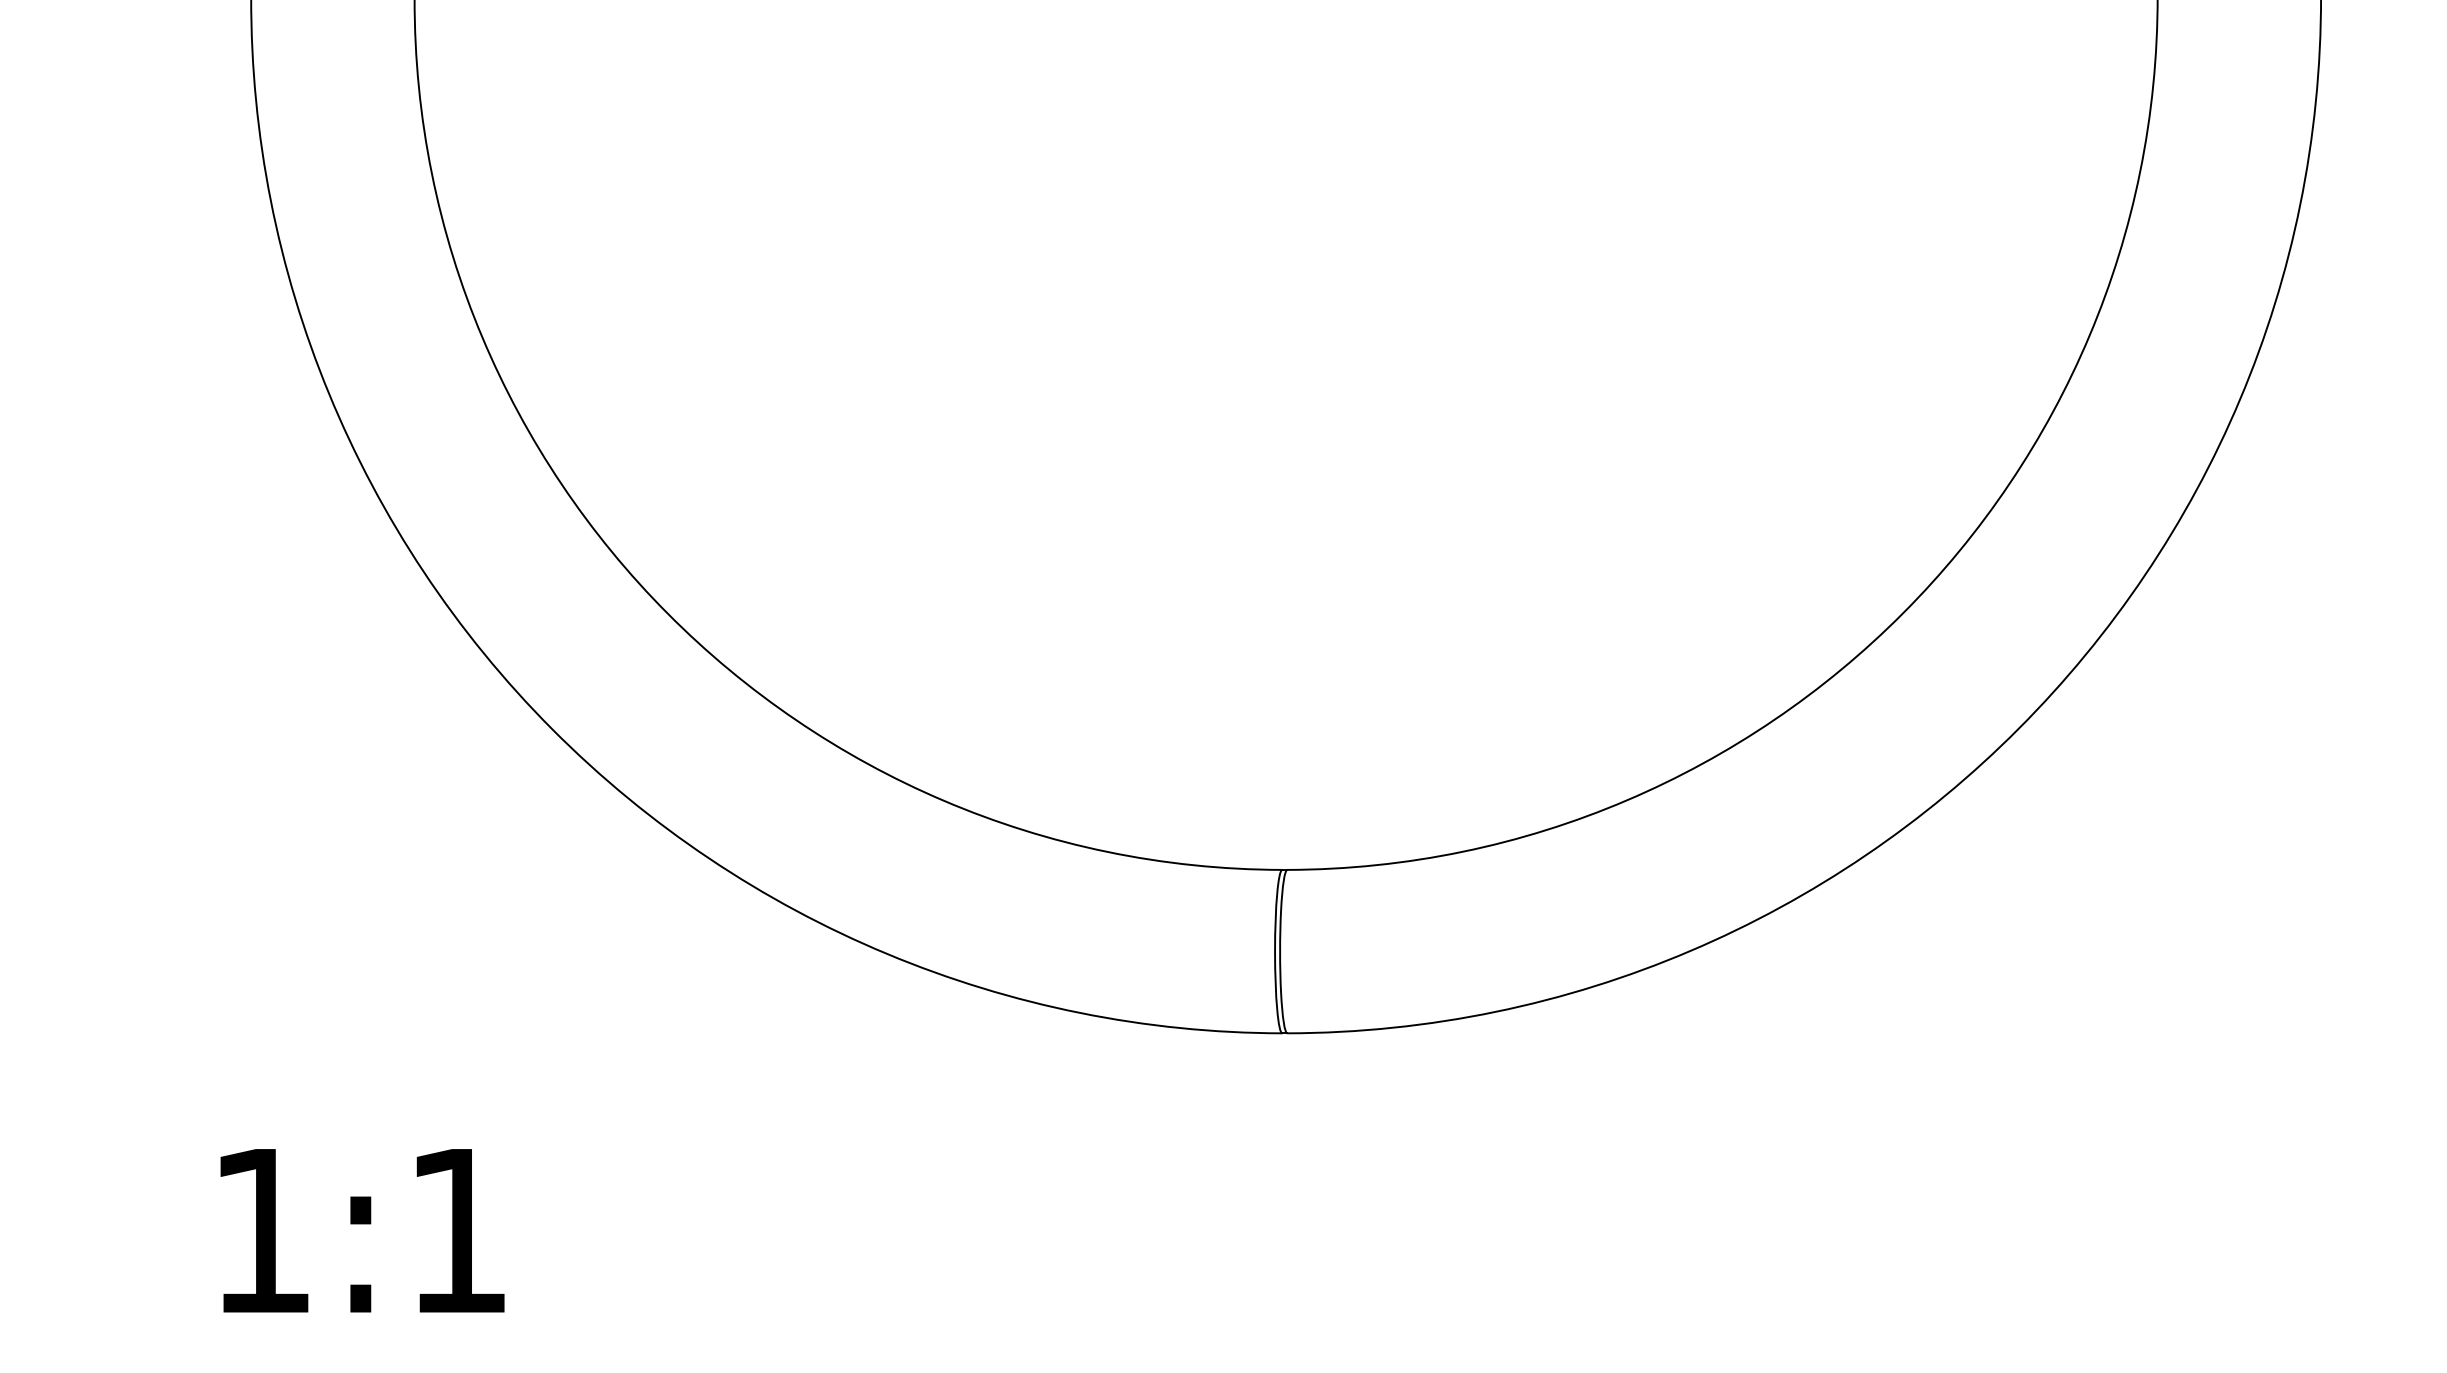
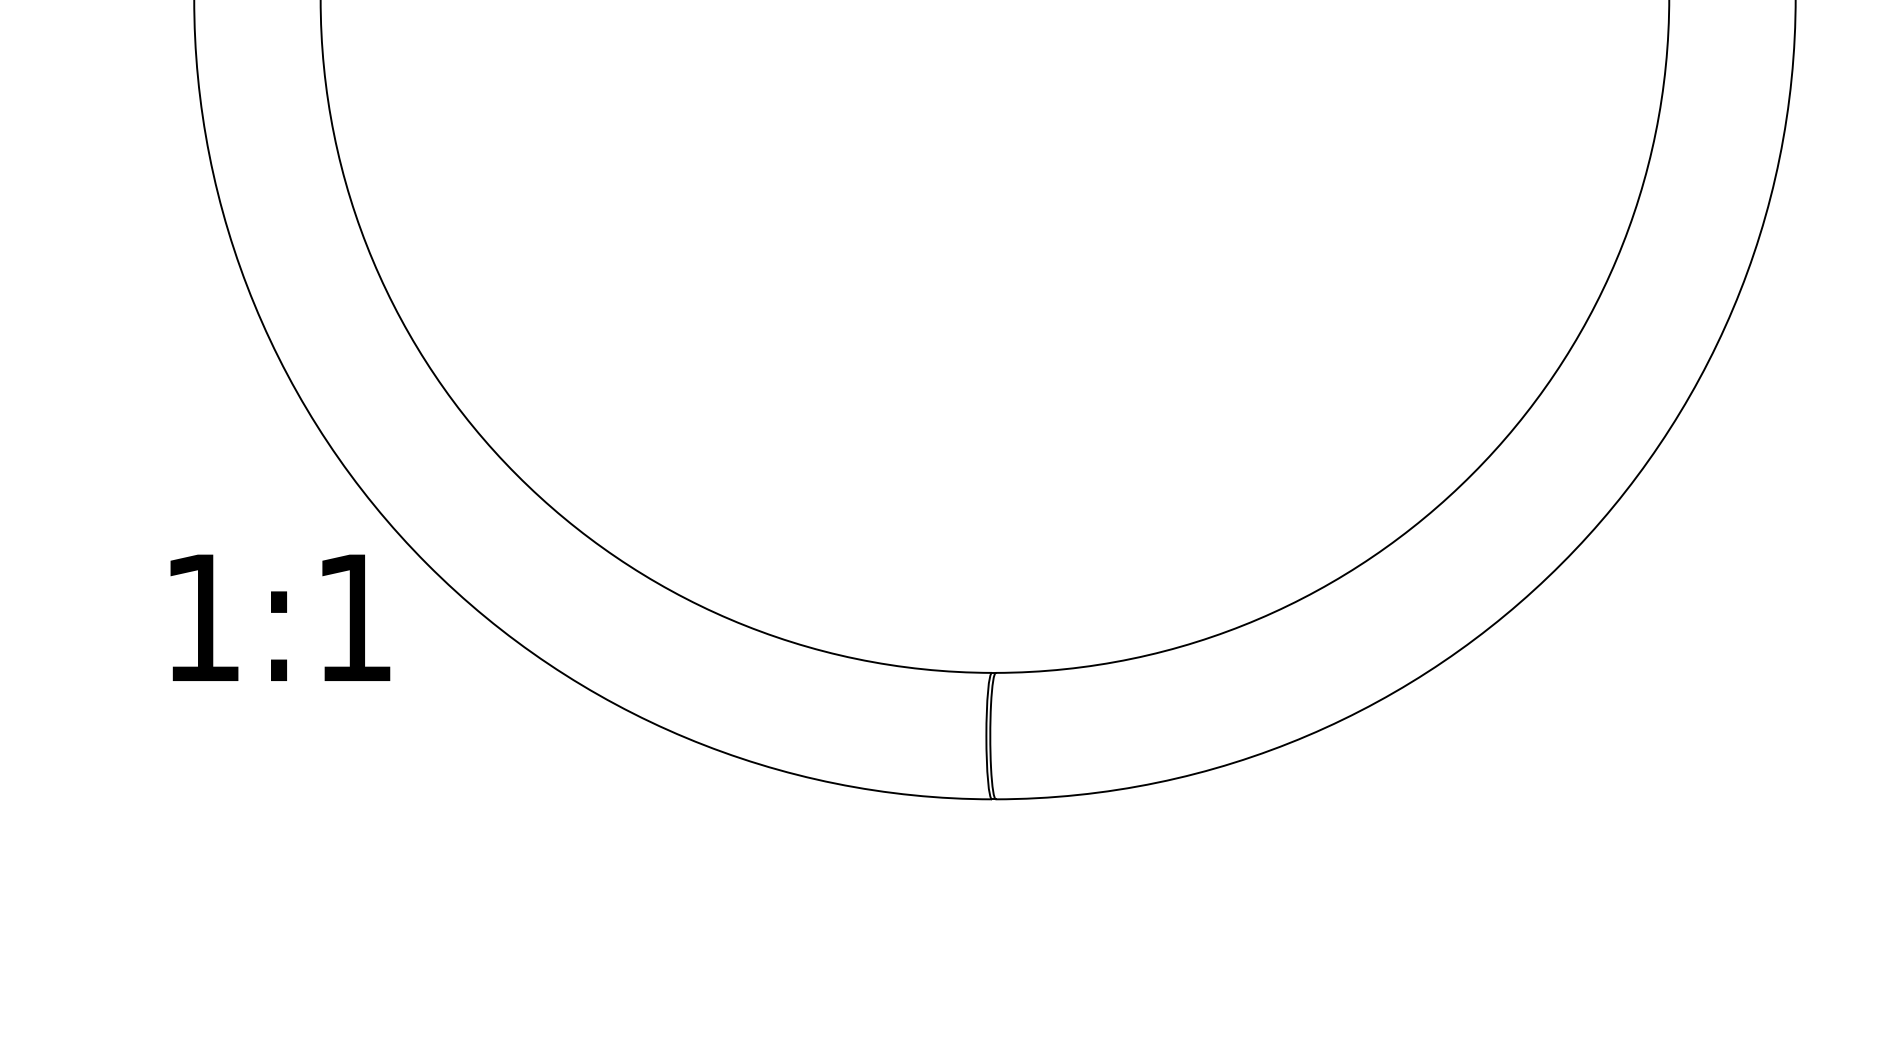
text: (362, 1230) -> (280, 617), moved

